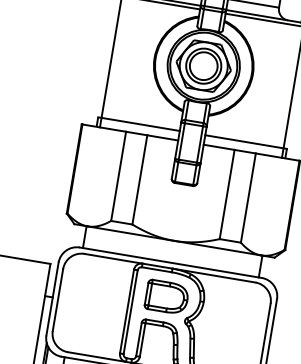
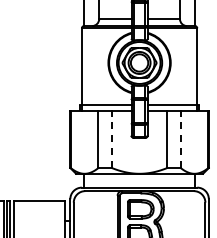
line: (139, 179) -> (111, 139), solid -> dashed
line: (248, 197) -> (180, 139), solid -> dashed

